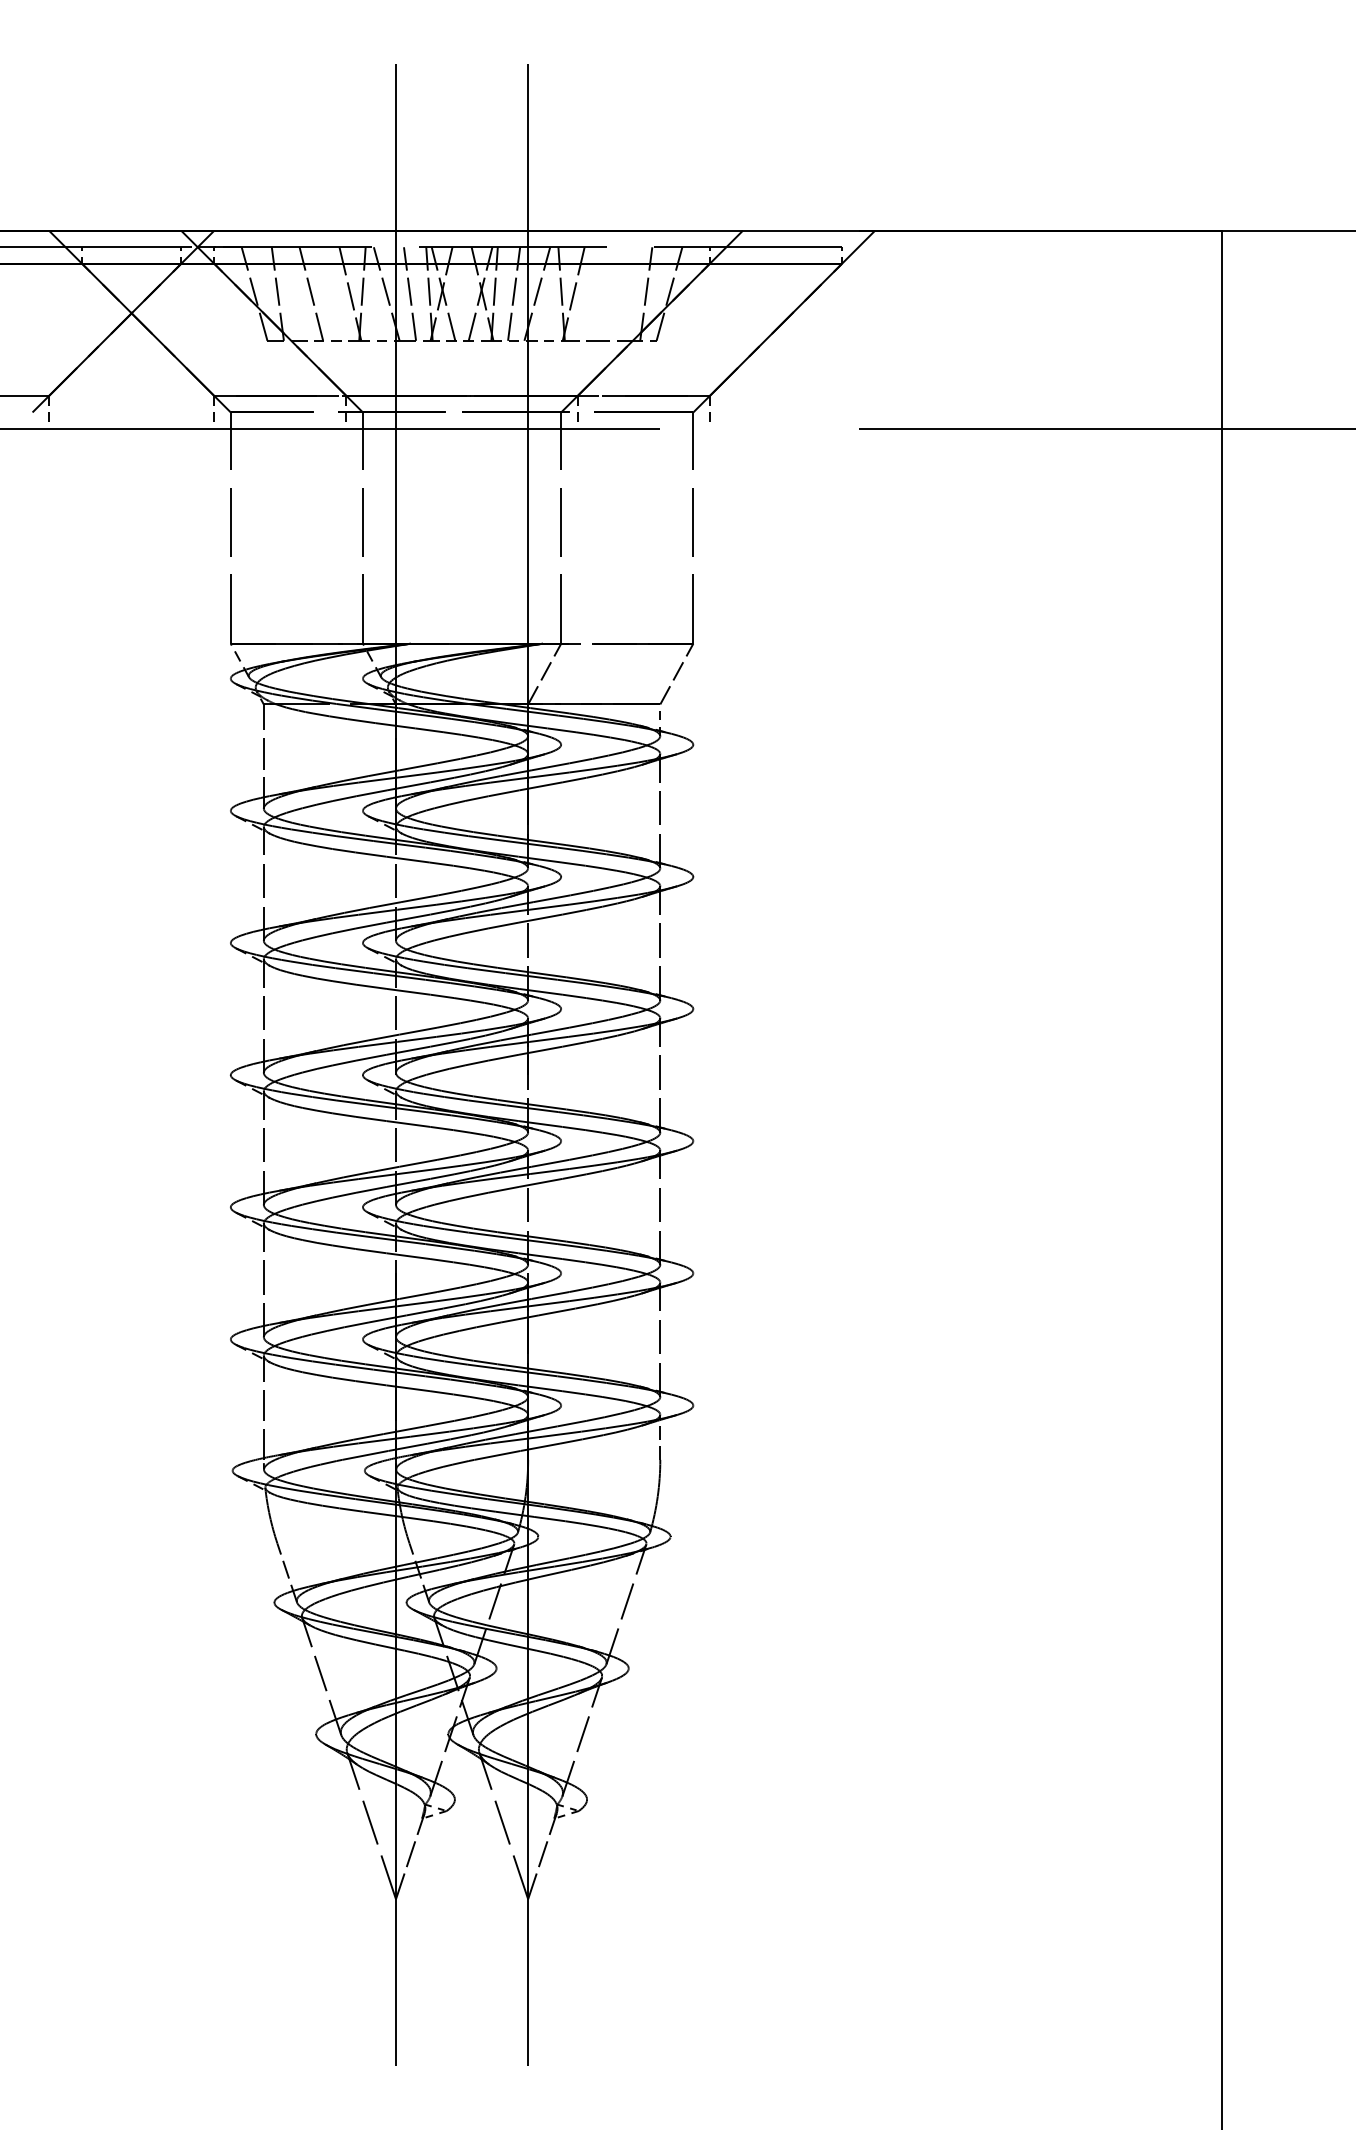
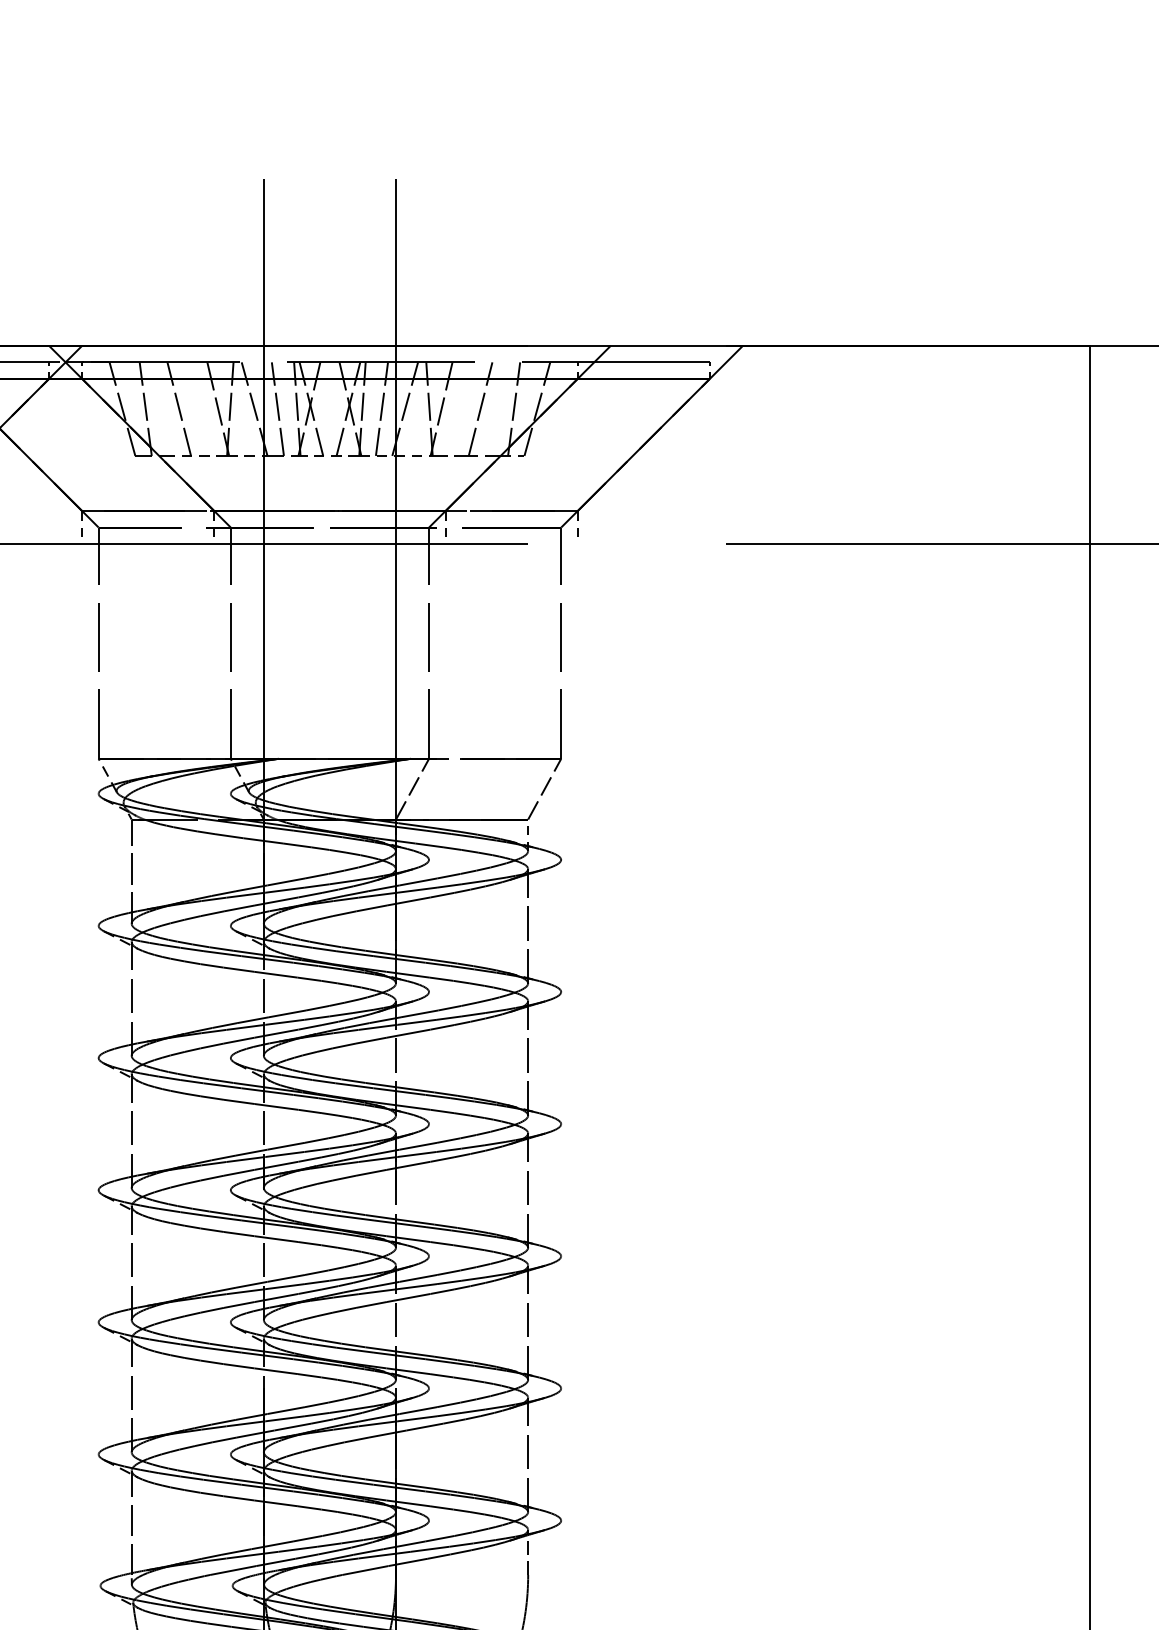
line: (612, 293) -> (480, 408), added

